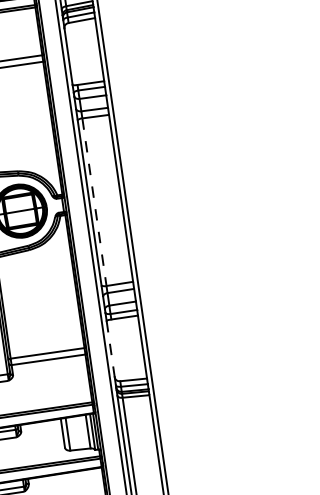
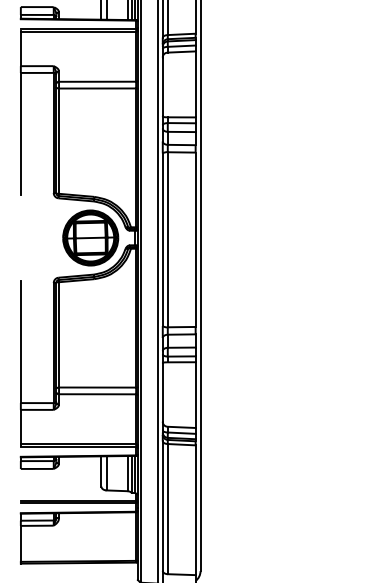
line: (94, 201) -> (167, 239), dashed -> solid
line: (110, 349) -> (162, 392), dashed -> solid

